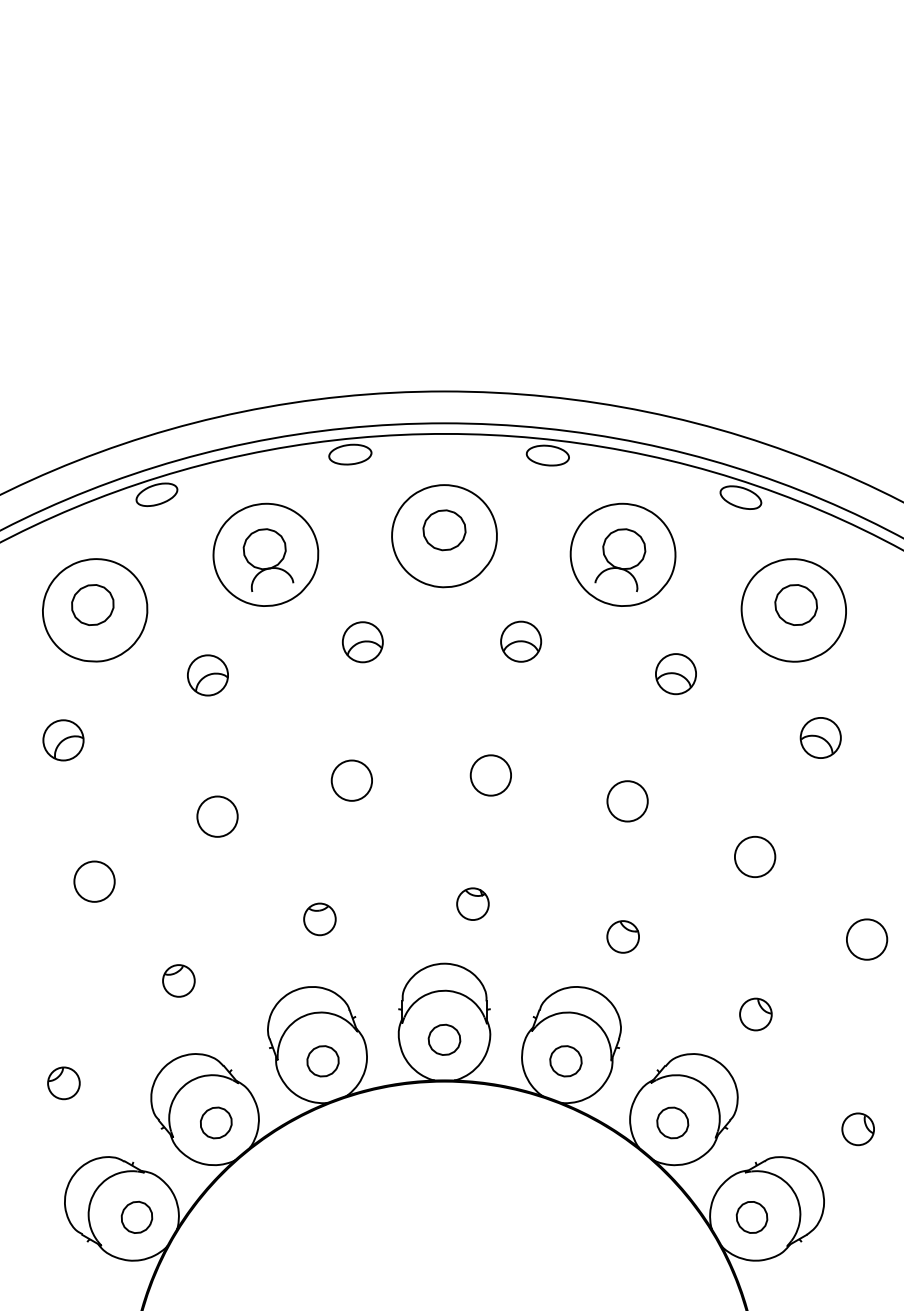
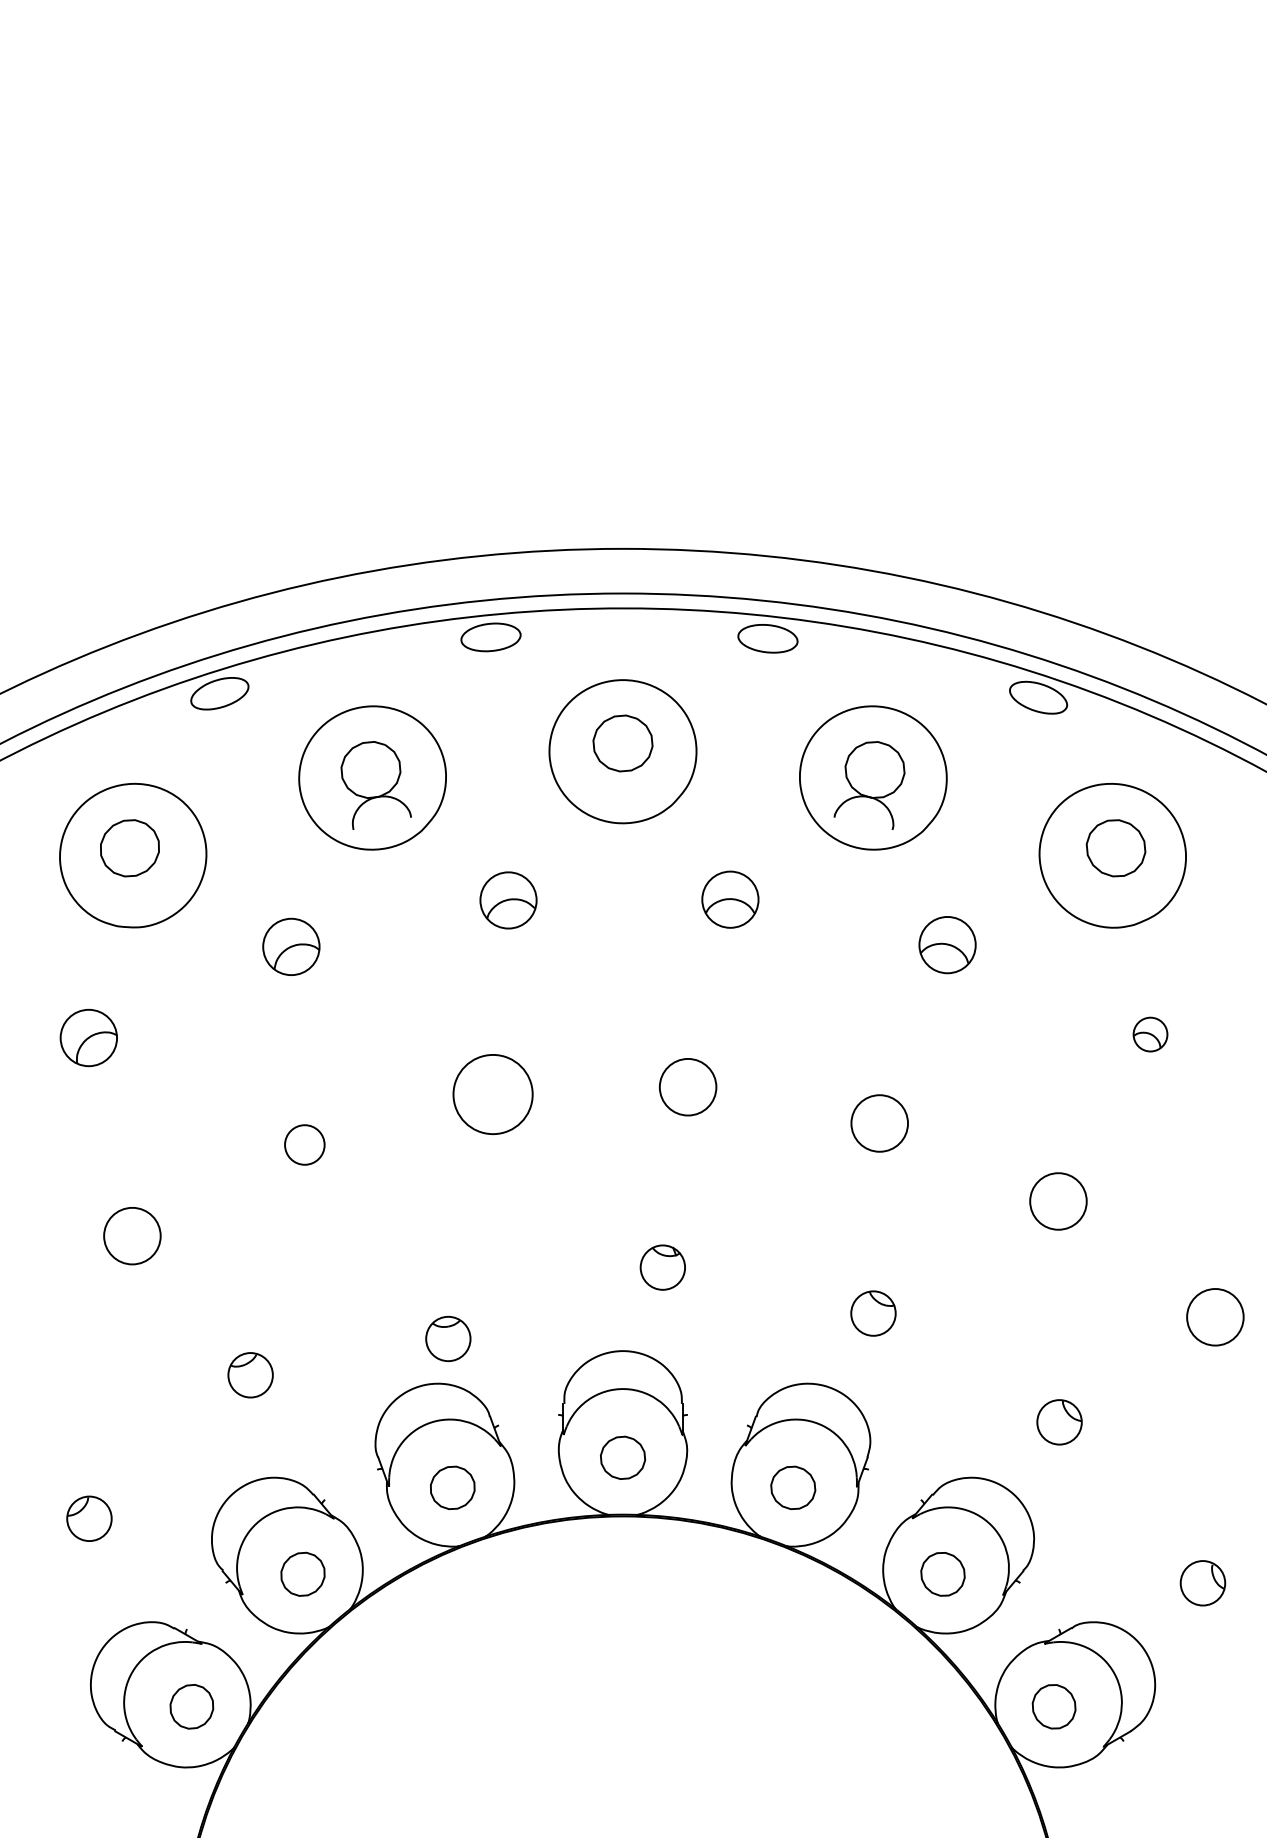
part: (820, 737) -> (1150, 1034), size x0.6
circle: (352, 780) -> (493, 1094), size x1.4
circle: (217, 816) -> (304, 1144), size x0.7
part: (320, 919) -> (448, 1338), moved

